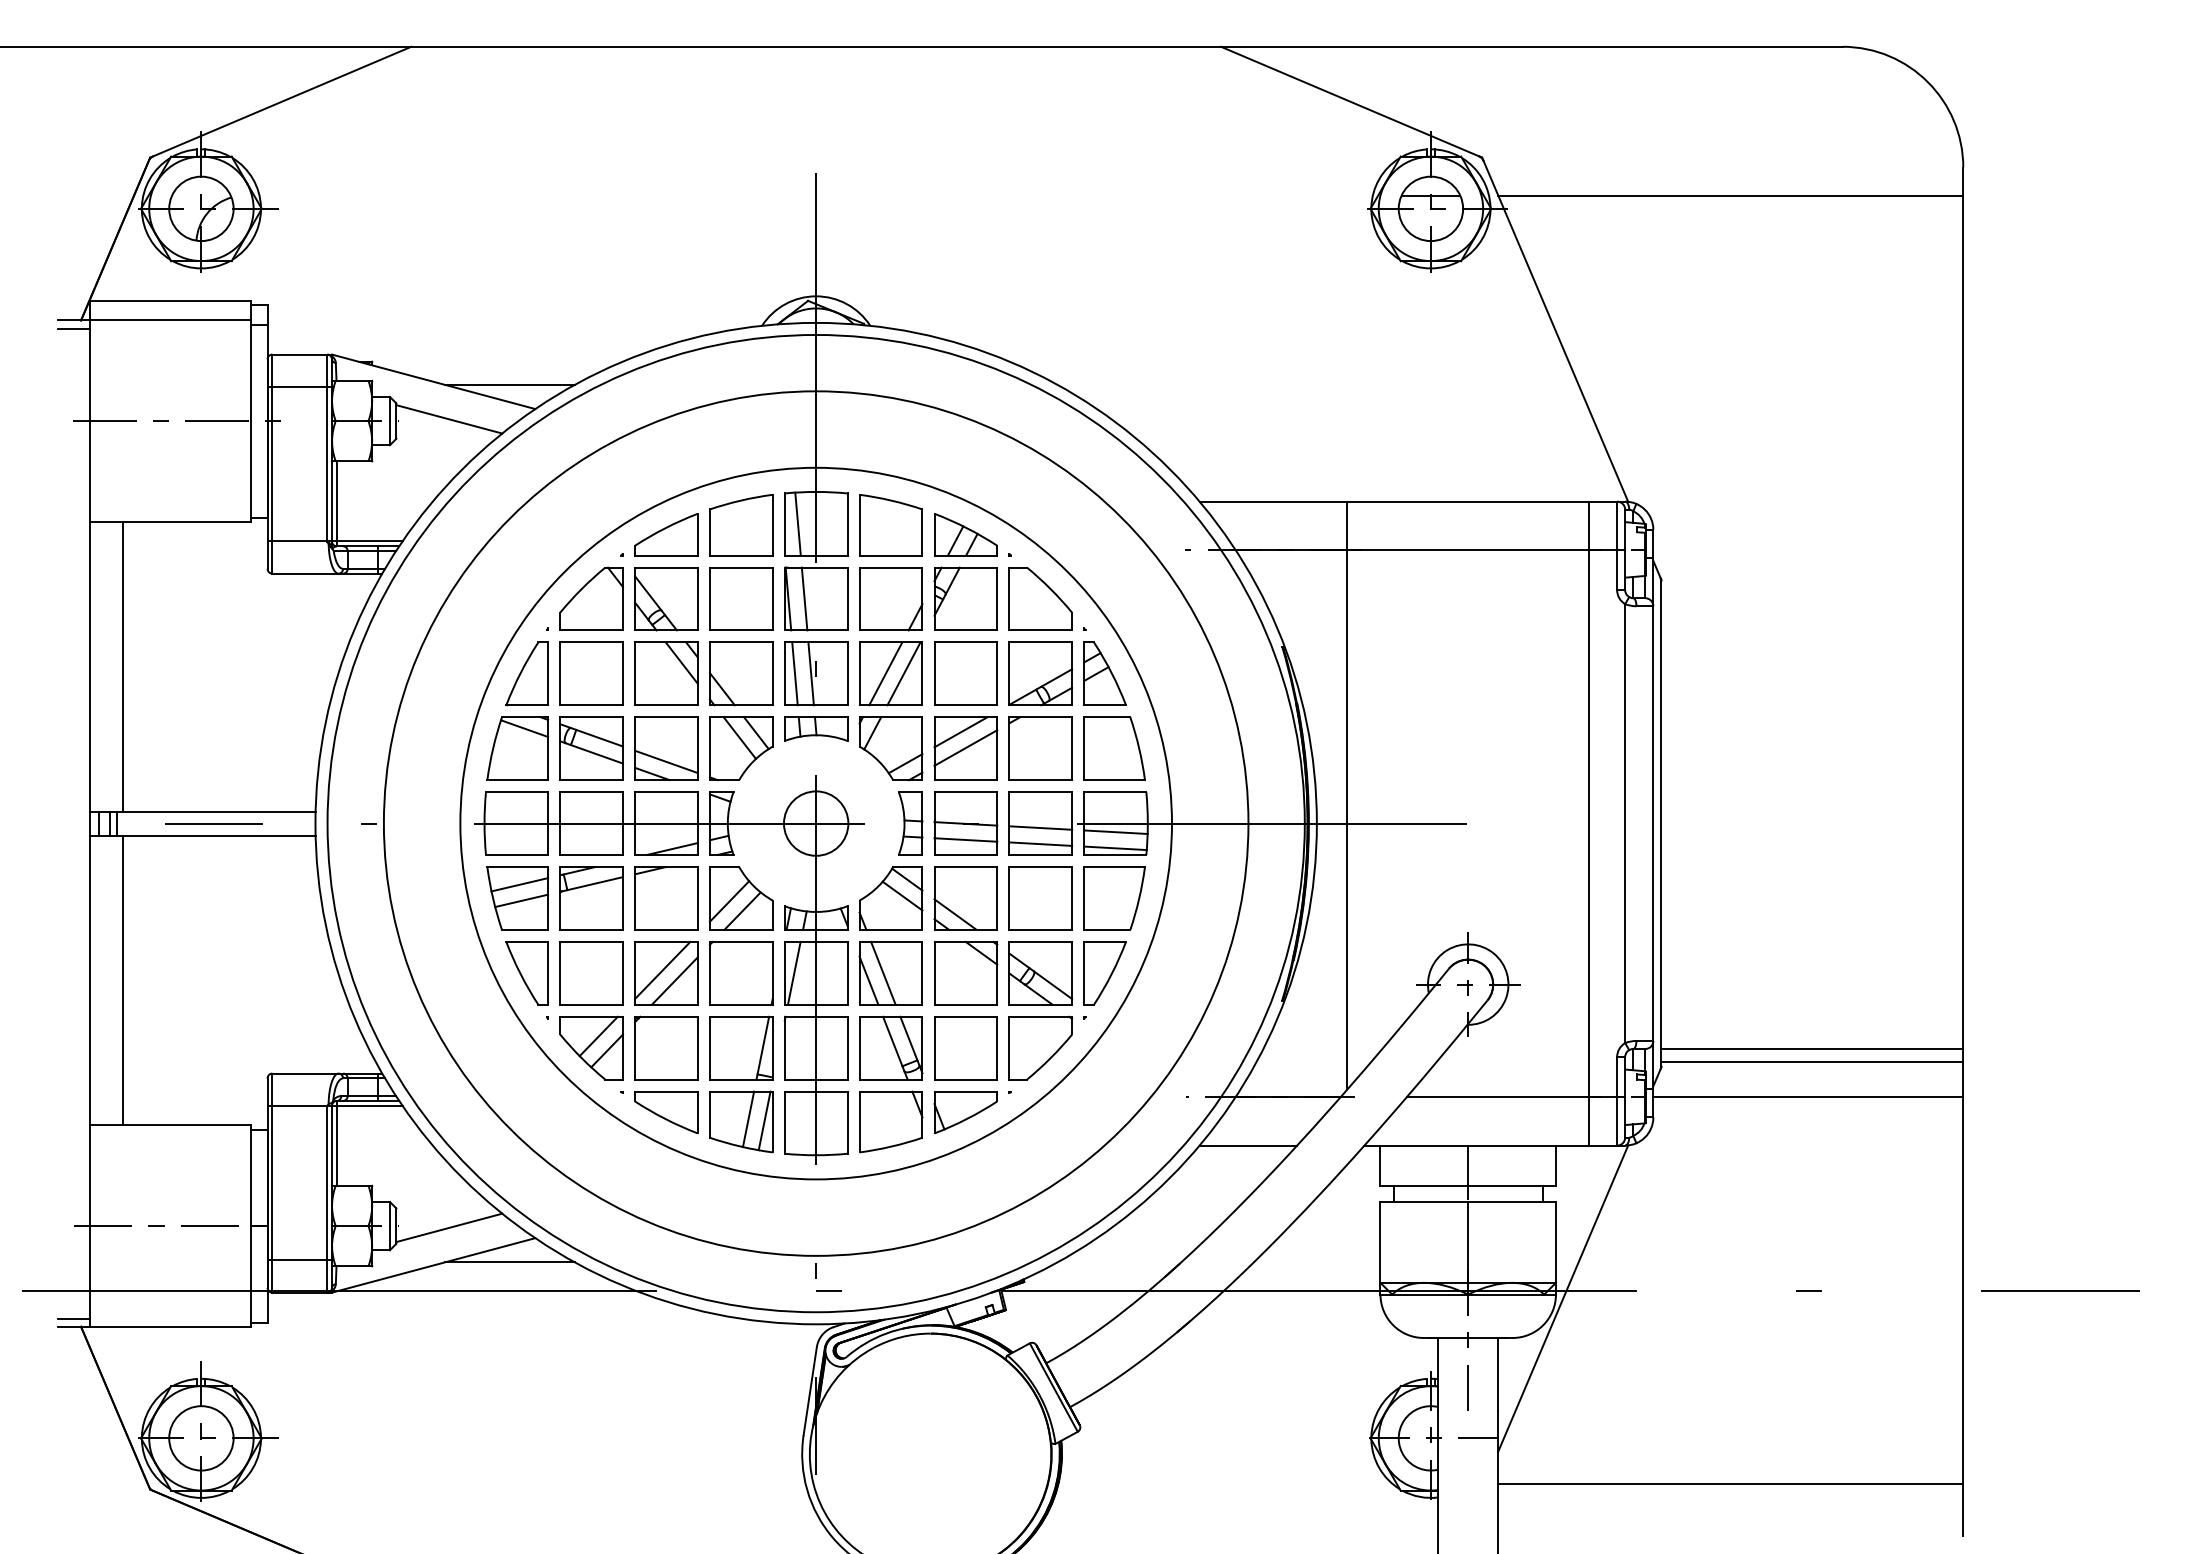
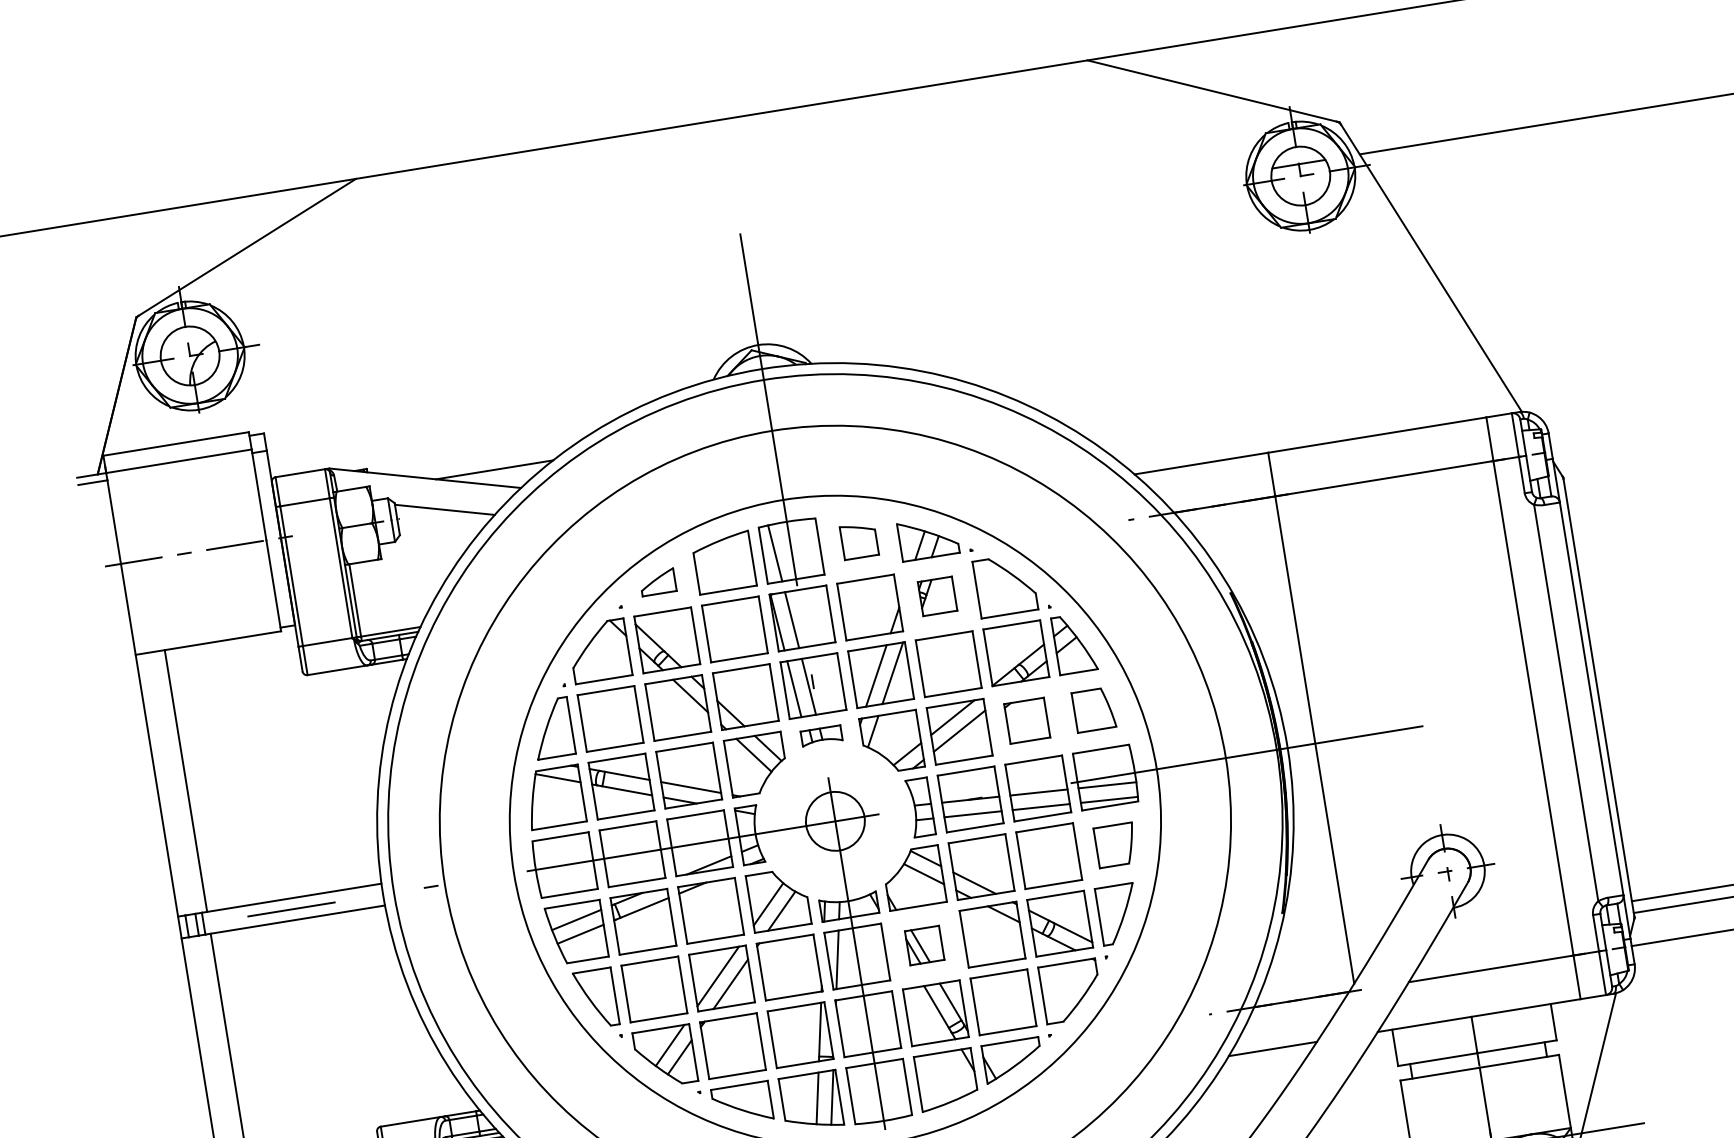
part: (890, 525) -> (858, 541), size x0.6
part: (666, 534) -> (657, 582), size x0.6
part: (965, 598) -> (937, 596), size x0.6
part: (816, 728) -> (821, 735), size x0.7
part: (1040, 748) -> (1027, 720), size x0.7
part: (1114, 748) -> (1093, 709), size x0.7
part: (1114, 898) -> (1115, 845), size x0.7
part: (890, 972) -> (924, 944), size x0.6

